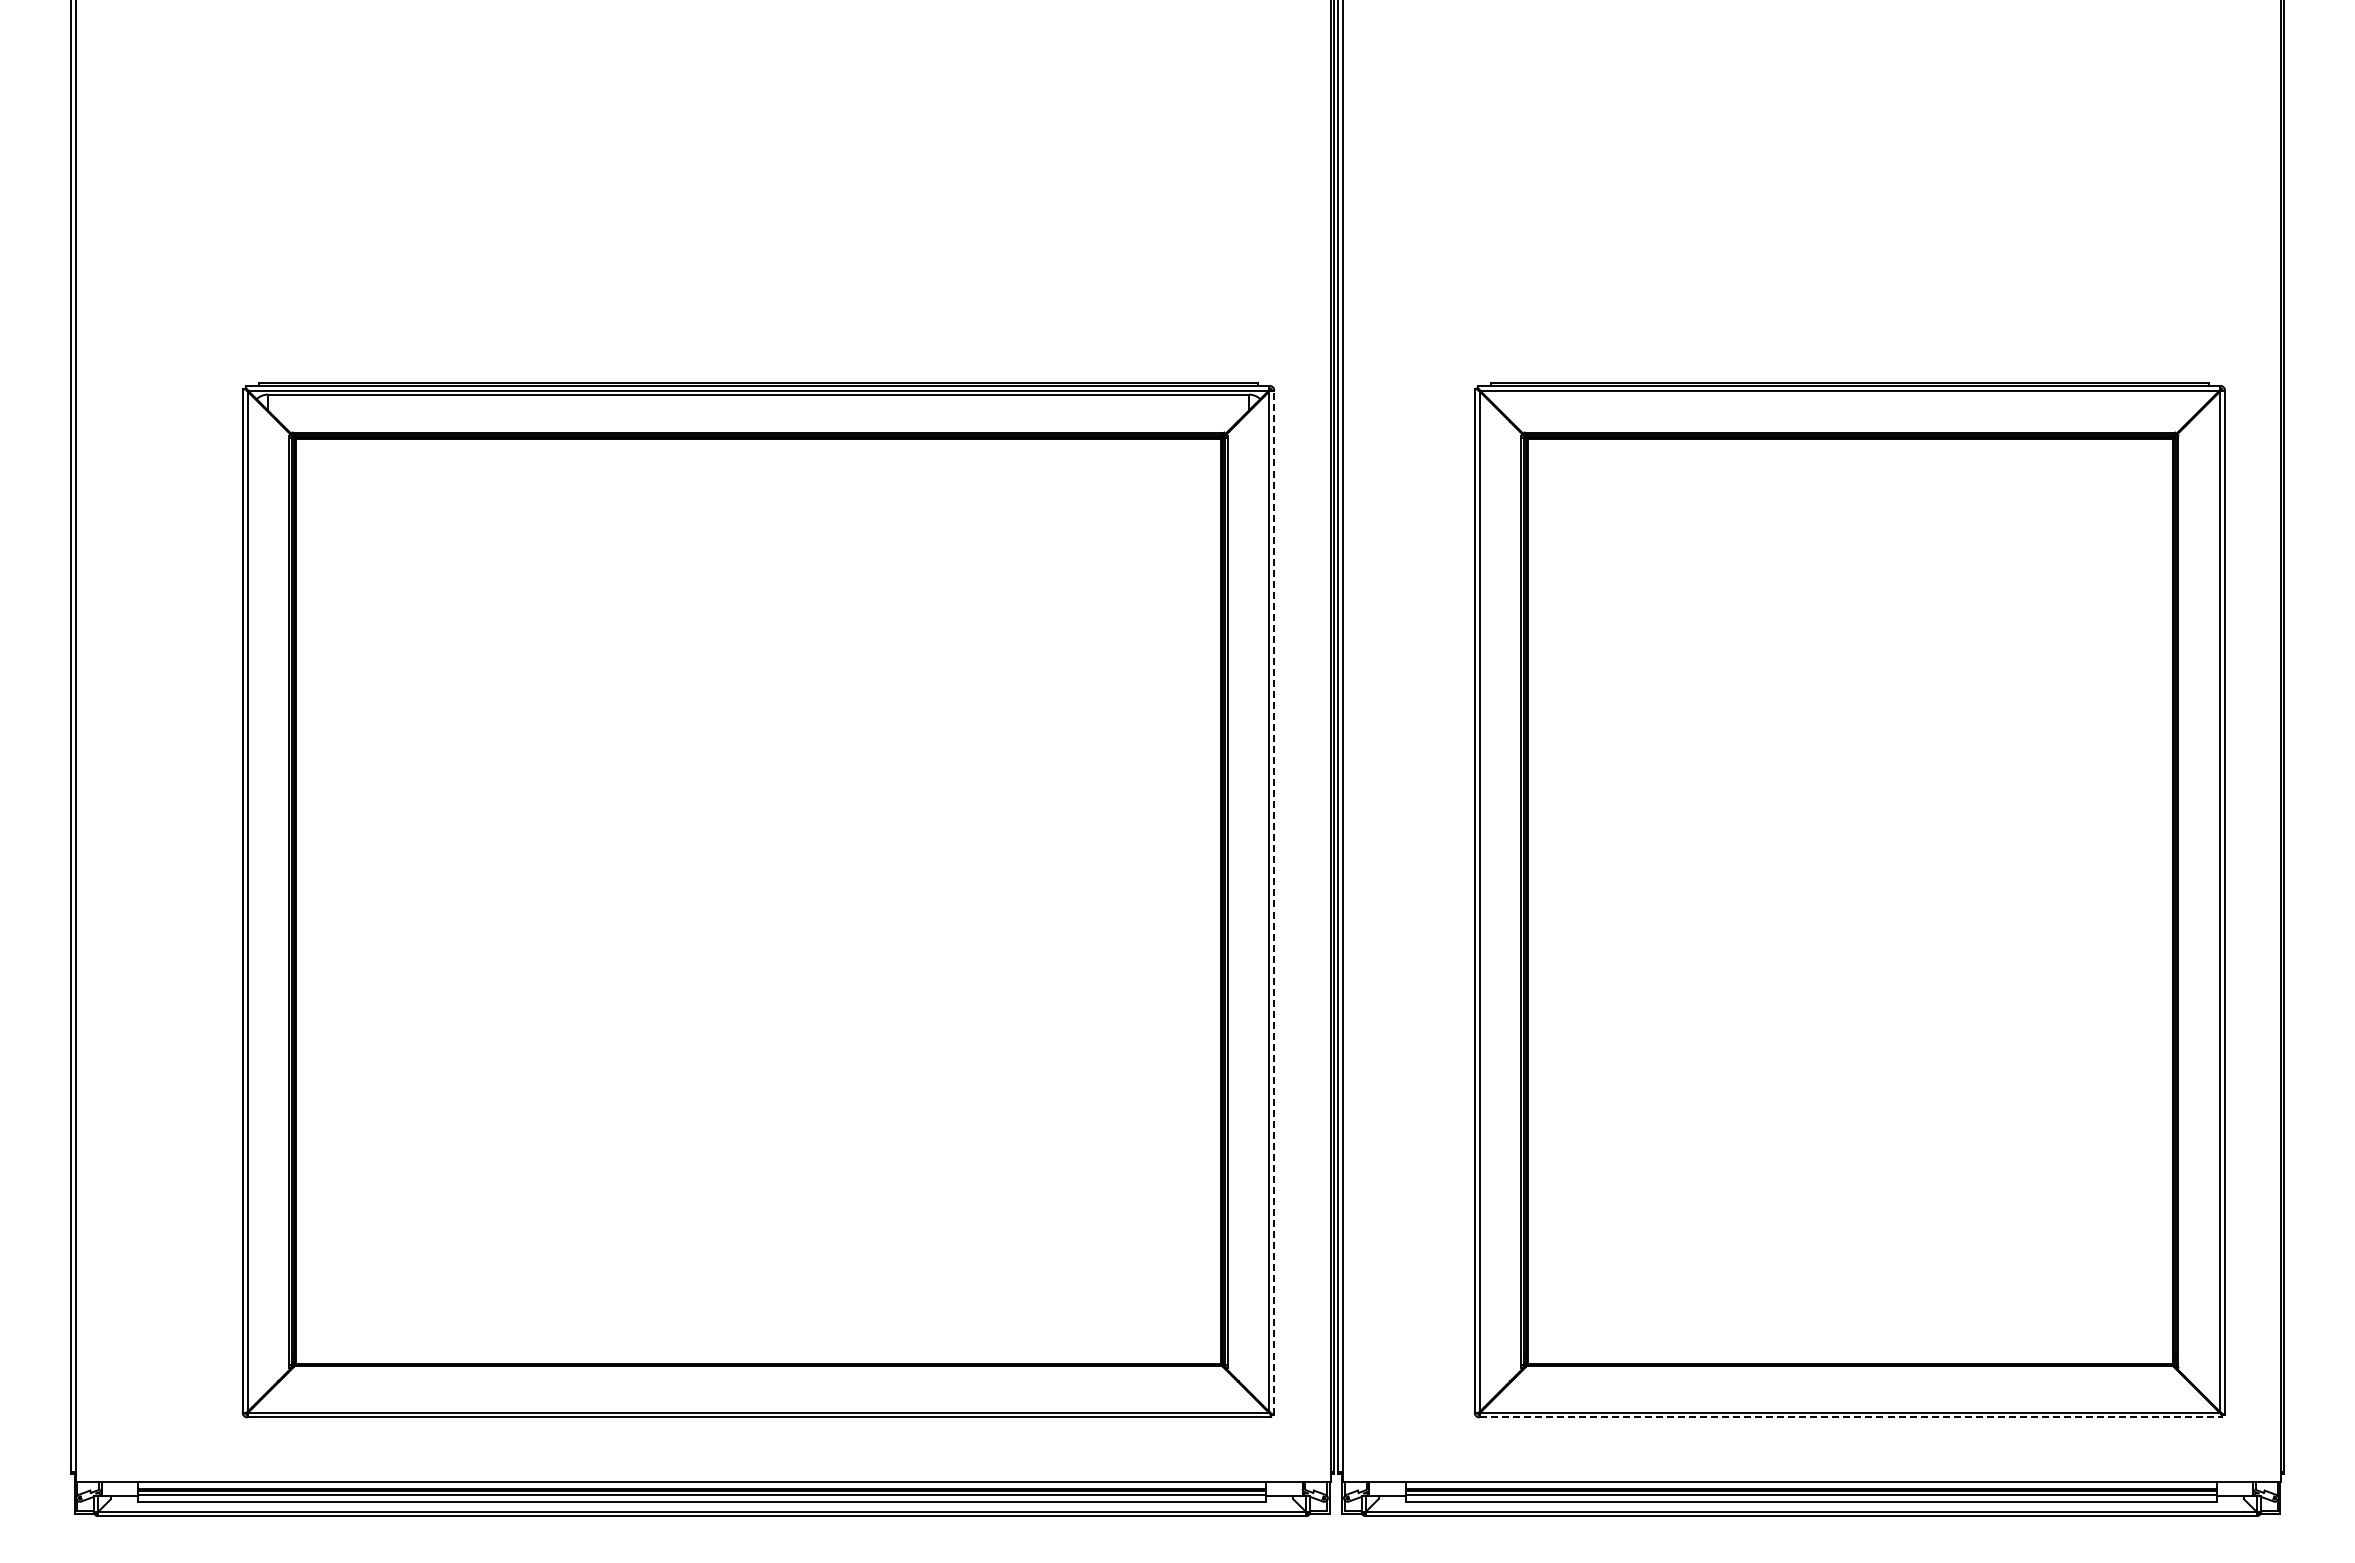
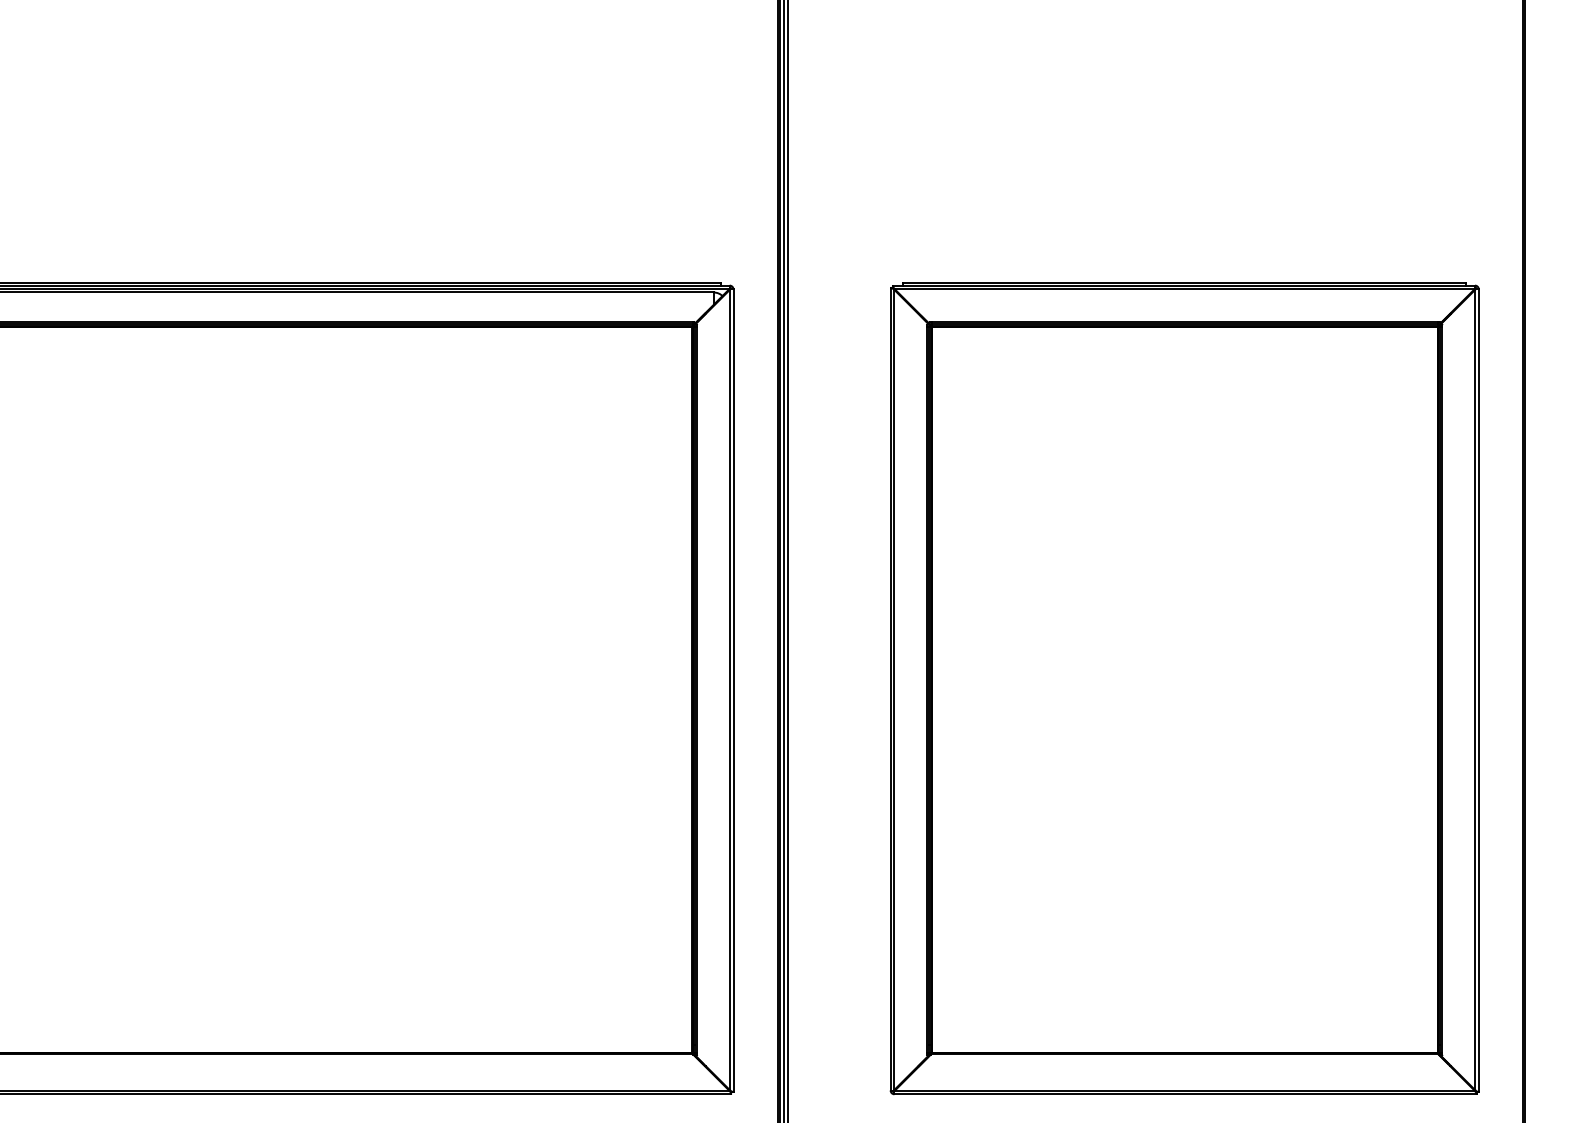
line: (1274, 902) -> (733, 690), dashed -> solid
line: (1851, 1417) -> (1185, 1094), dashed -> solid

